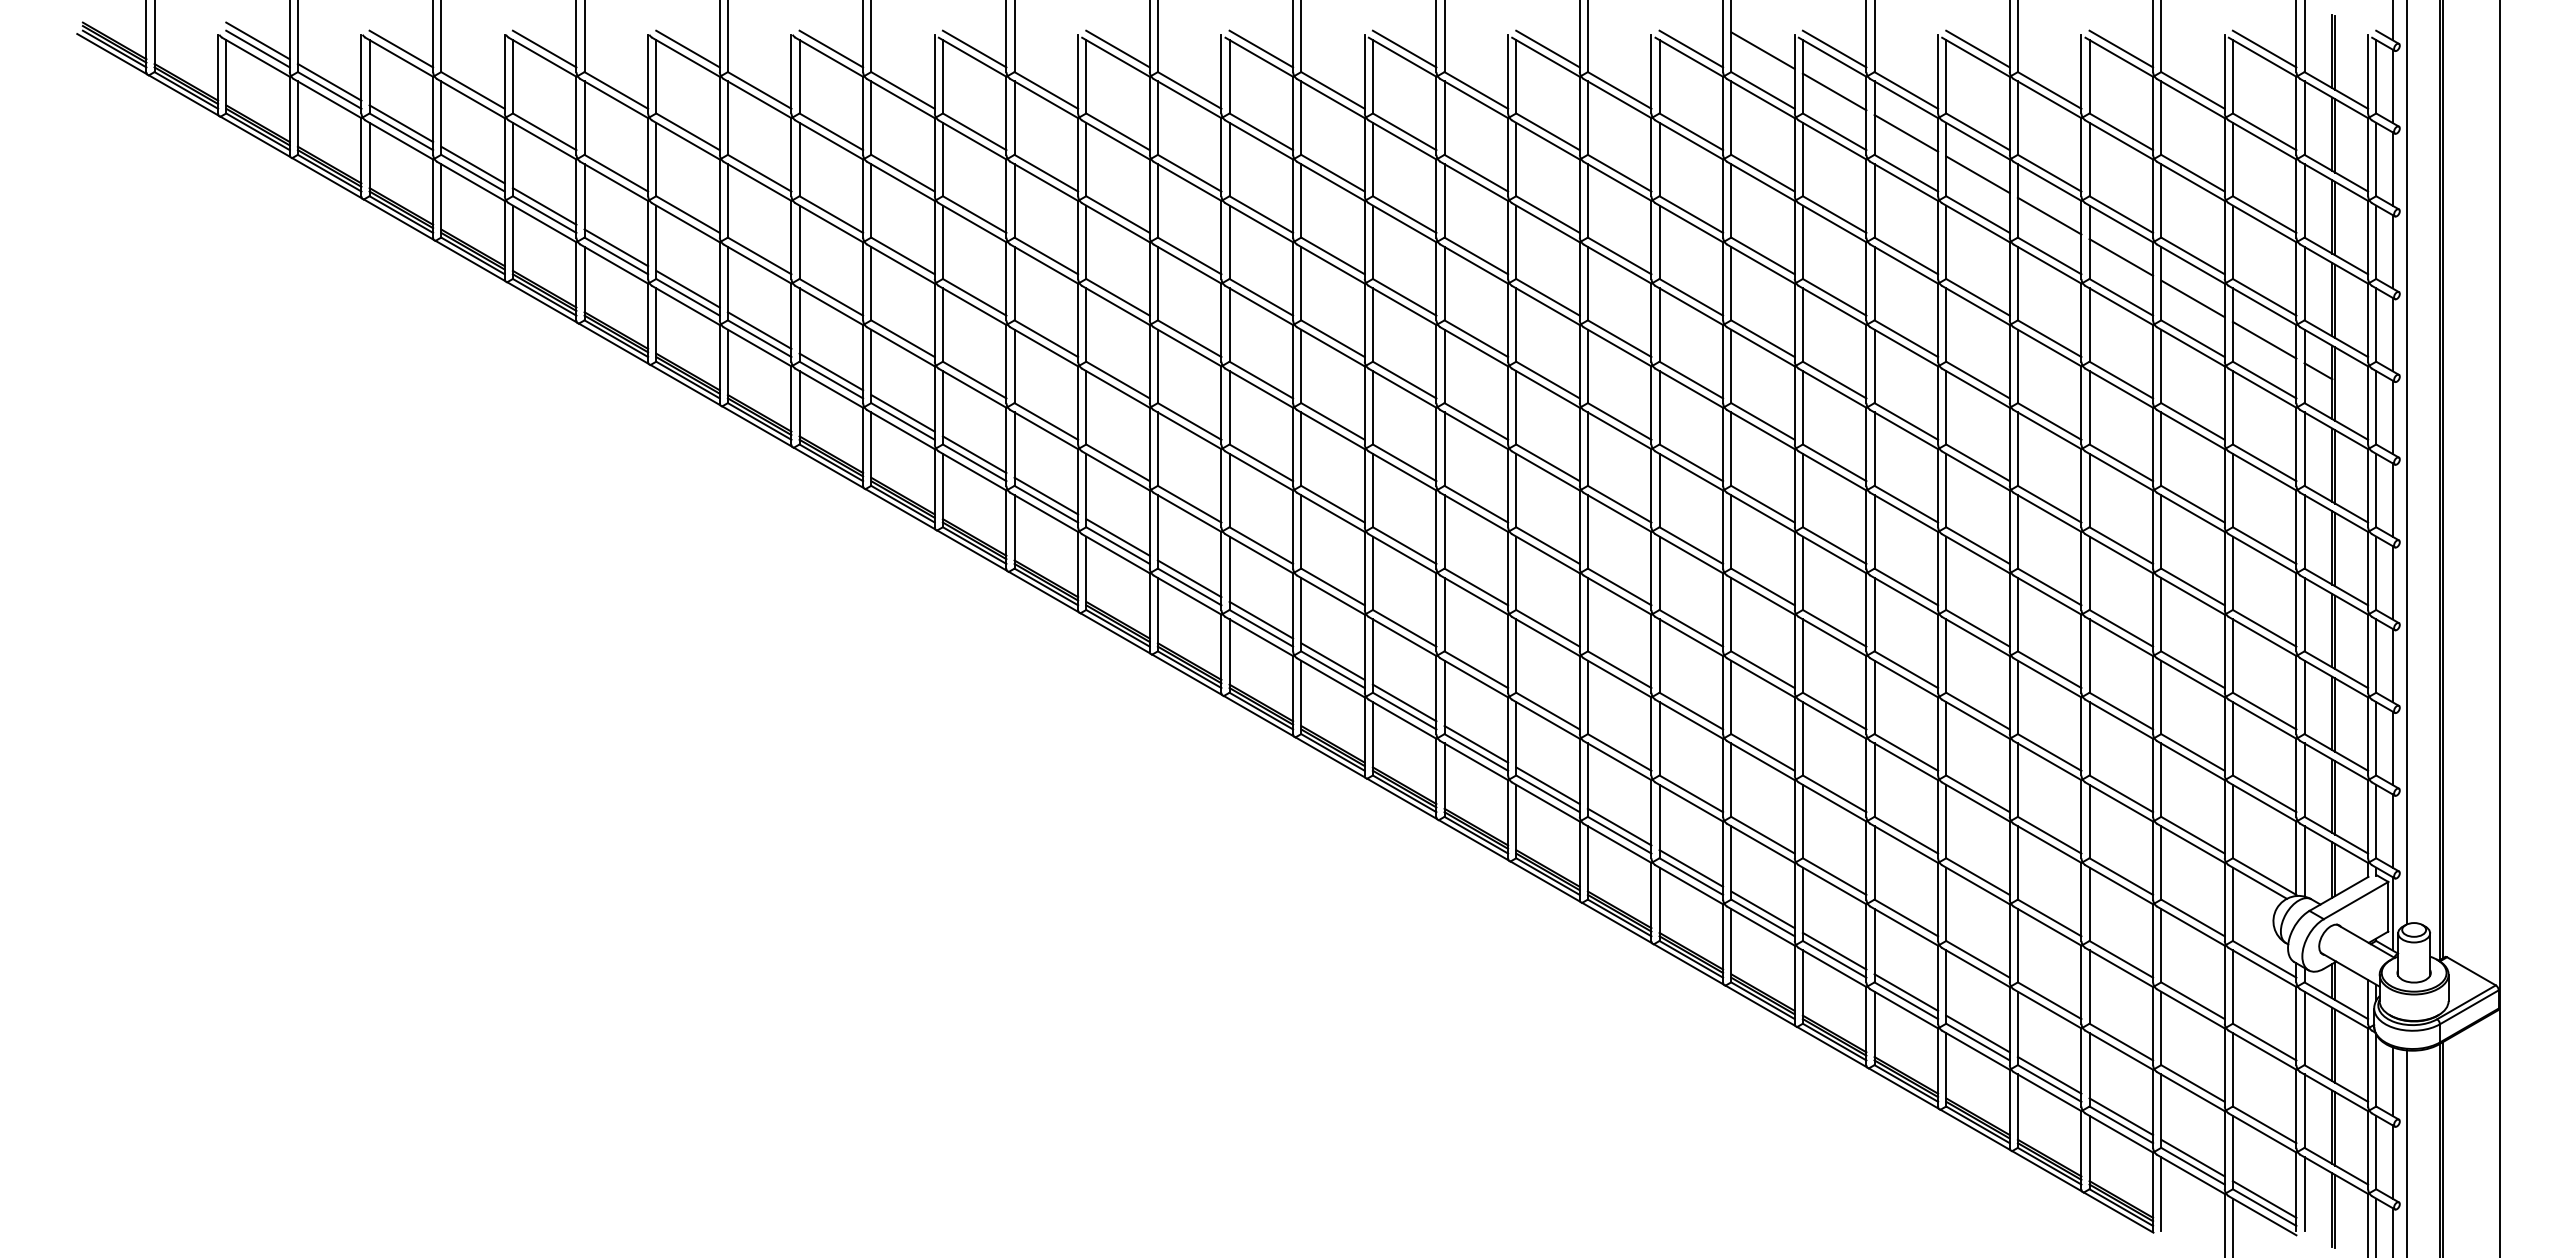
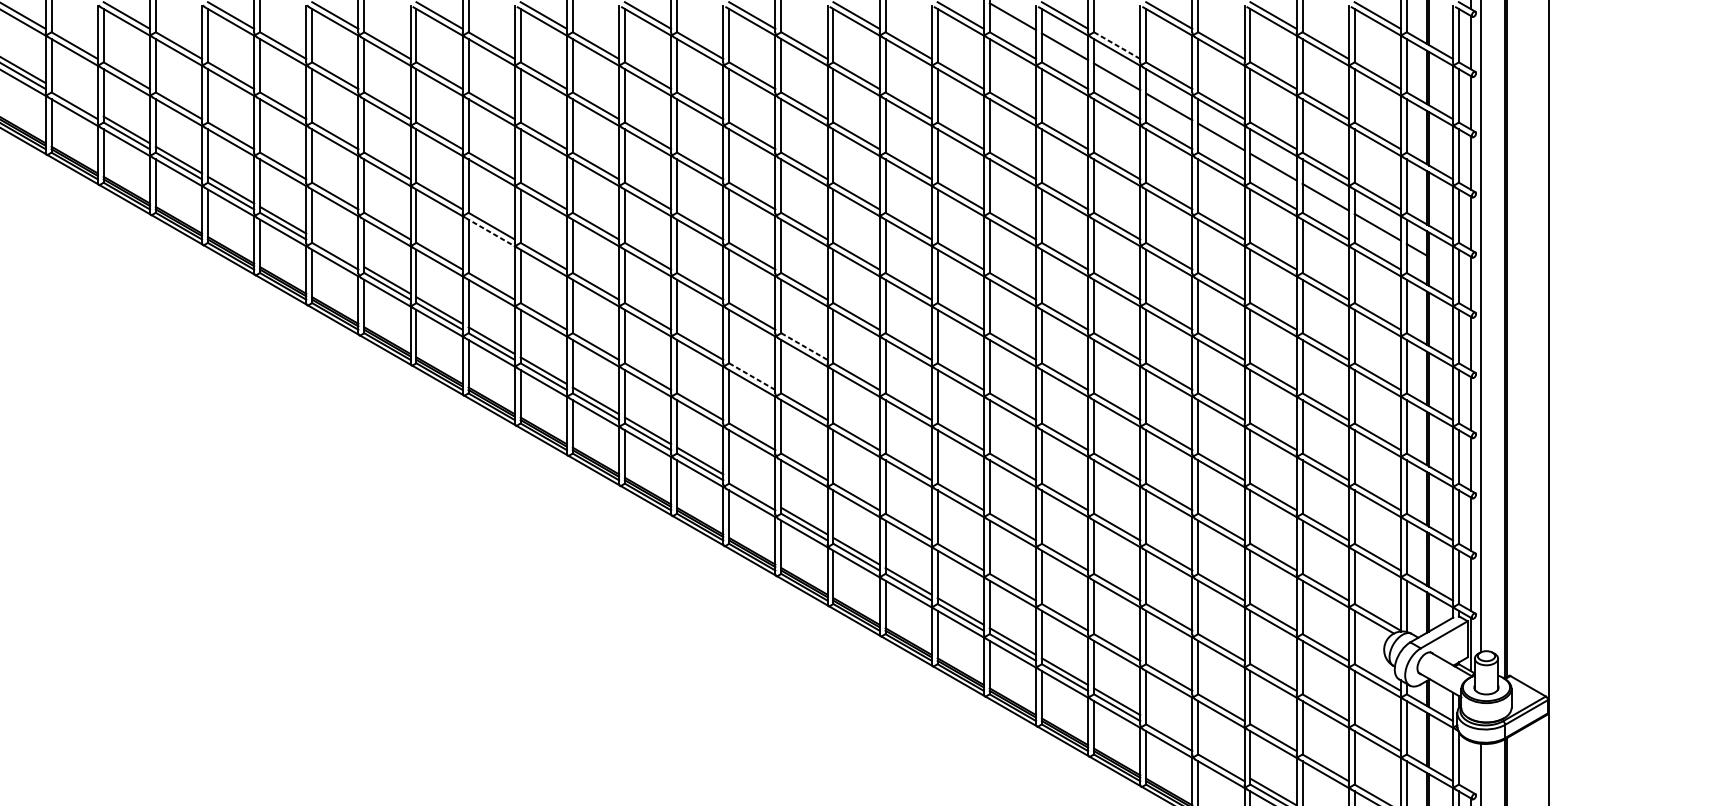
line: (1906, 90) -> (1117, 45), solid -> dashed
line: (472, 164) -> (74, 99), removed
line: (1044, 347) -> (490, 232), solid -> dashed
line: (831, 371) -> (335, 250), removed
line: (1476, 504) -> (804, 346), solid -> dashed
line: (1404, 545) -> (752, 376), solid -> dashed
line: (1404, 702) -> (752, 490), removed
line: (1977, 1033) -> (1168, 731), removed
line: (2049, 1075) -> (1221, 762), removed
line: (2392, 1081) -> (1470, 766), removed

